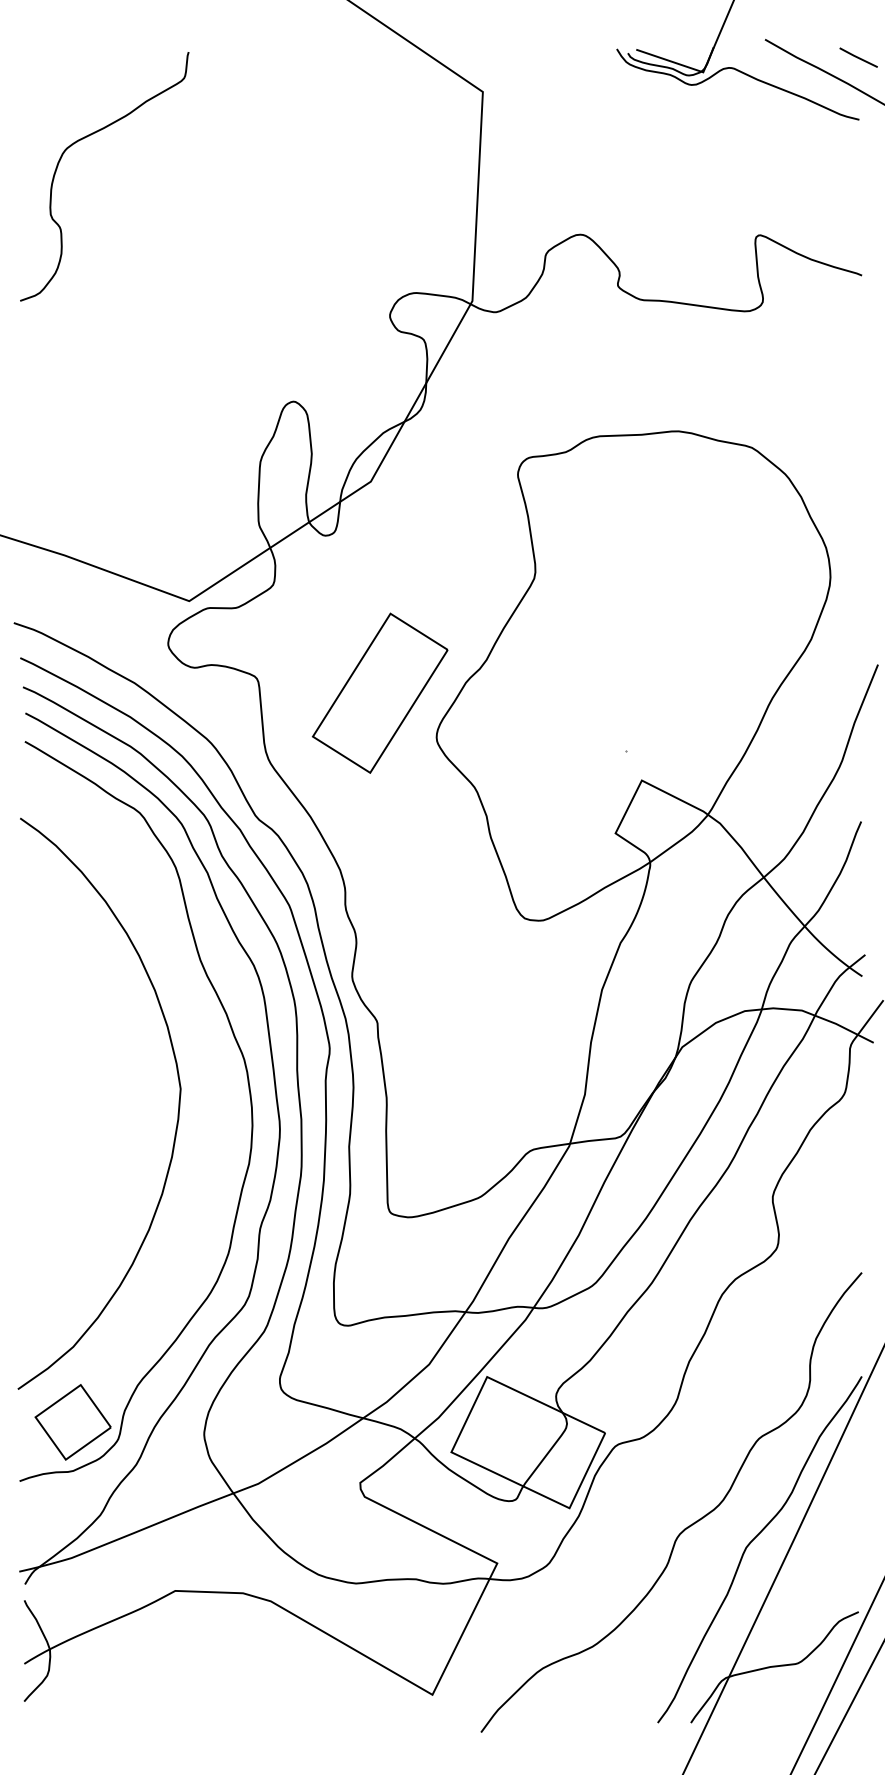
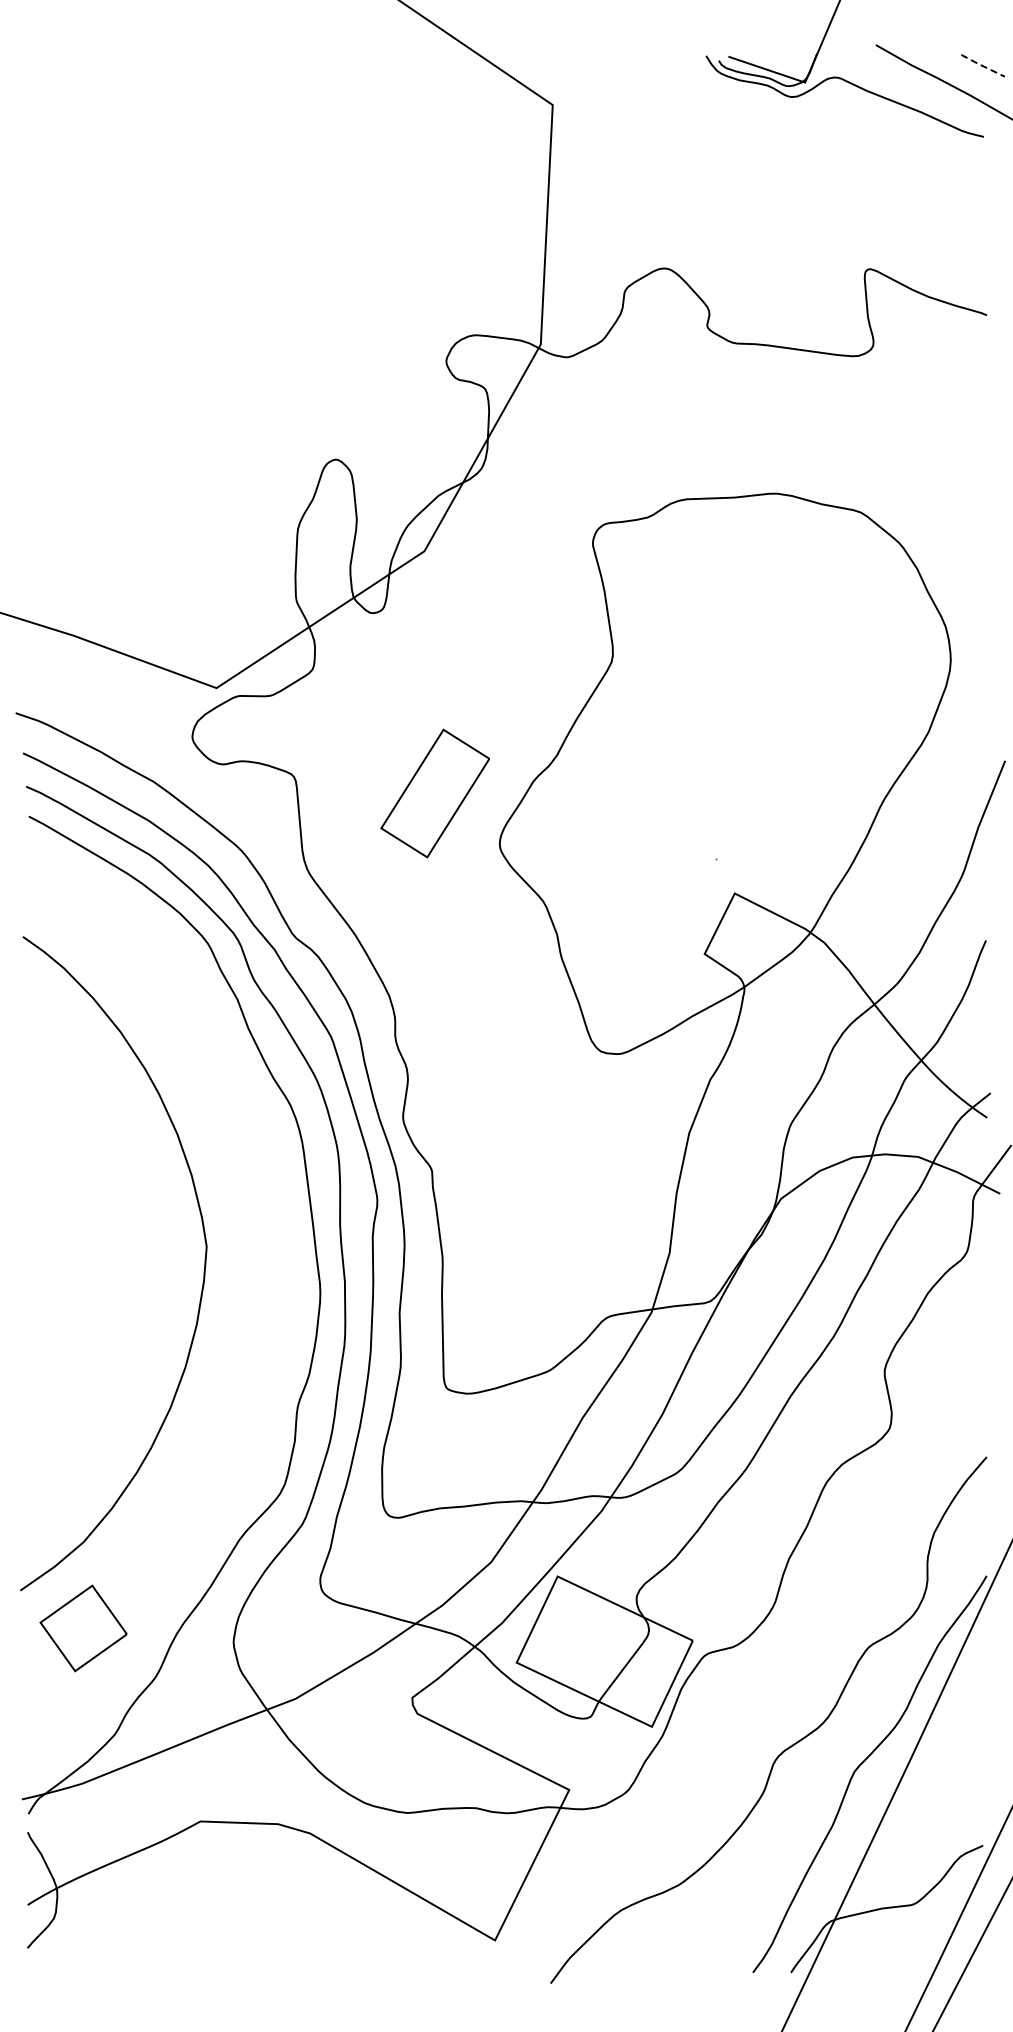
line: (858, 58) -> (982, 66), solid -> dashed
curve: (84, 138) -> (96, 158), removed
part: (380, 693) -> (435, 793), size x0.7
curve: (249, 1095) -> (285, 1254), removed

